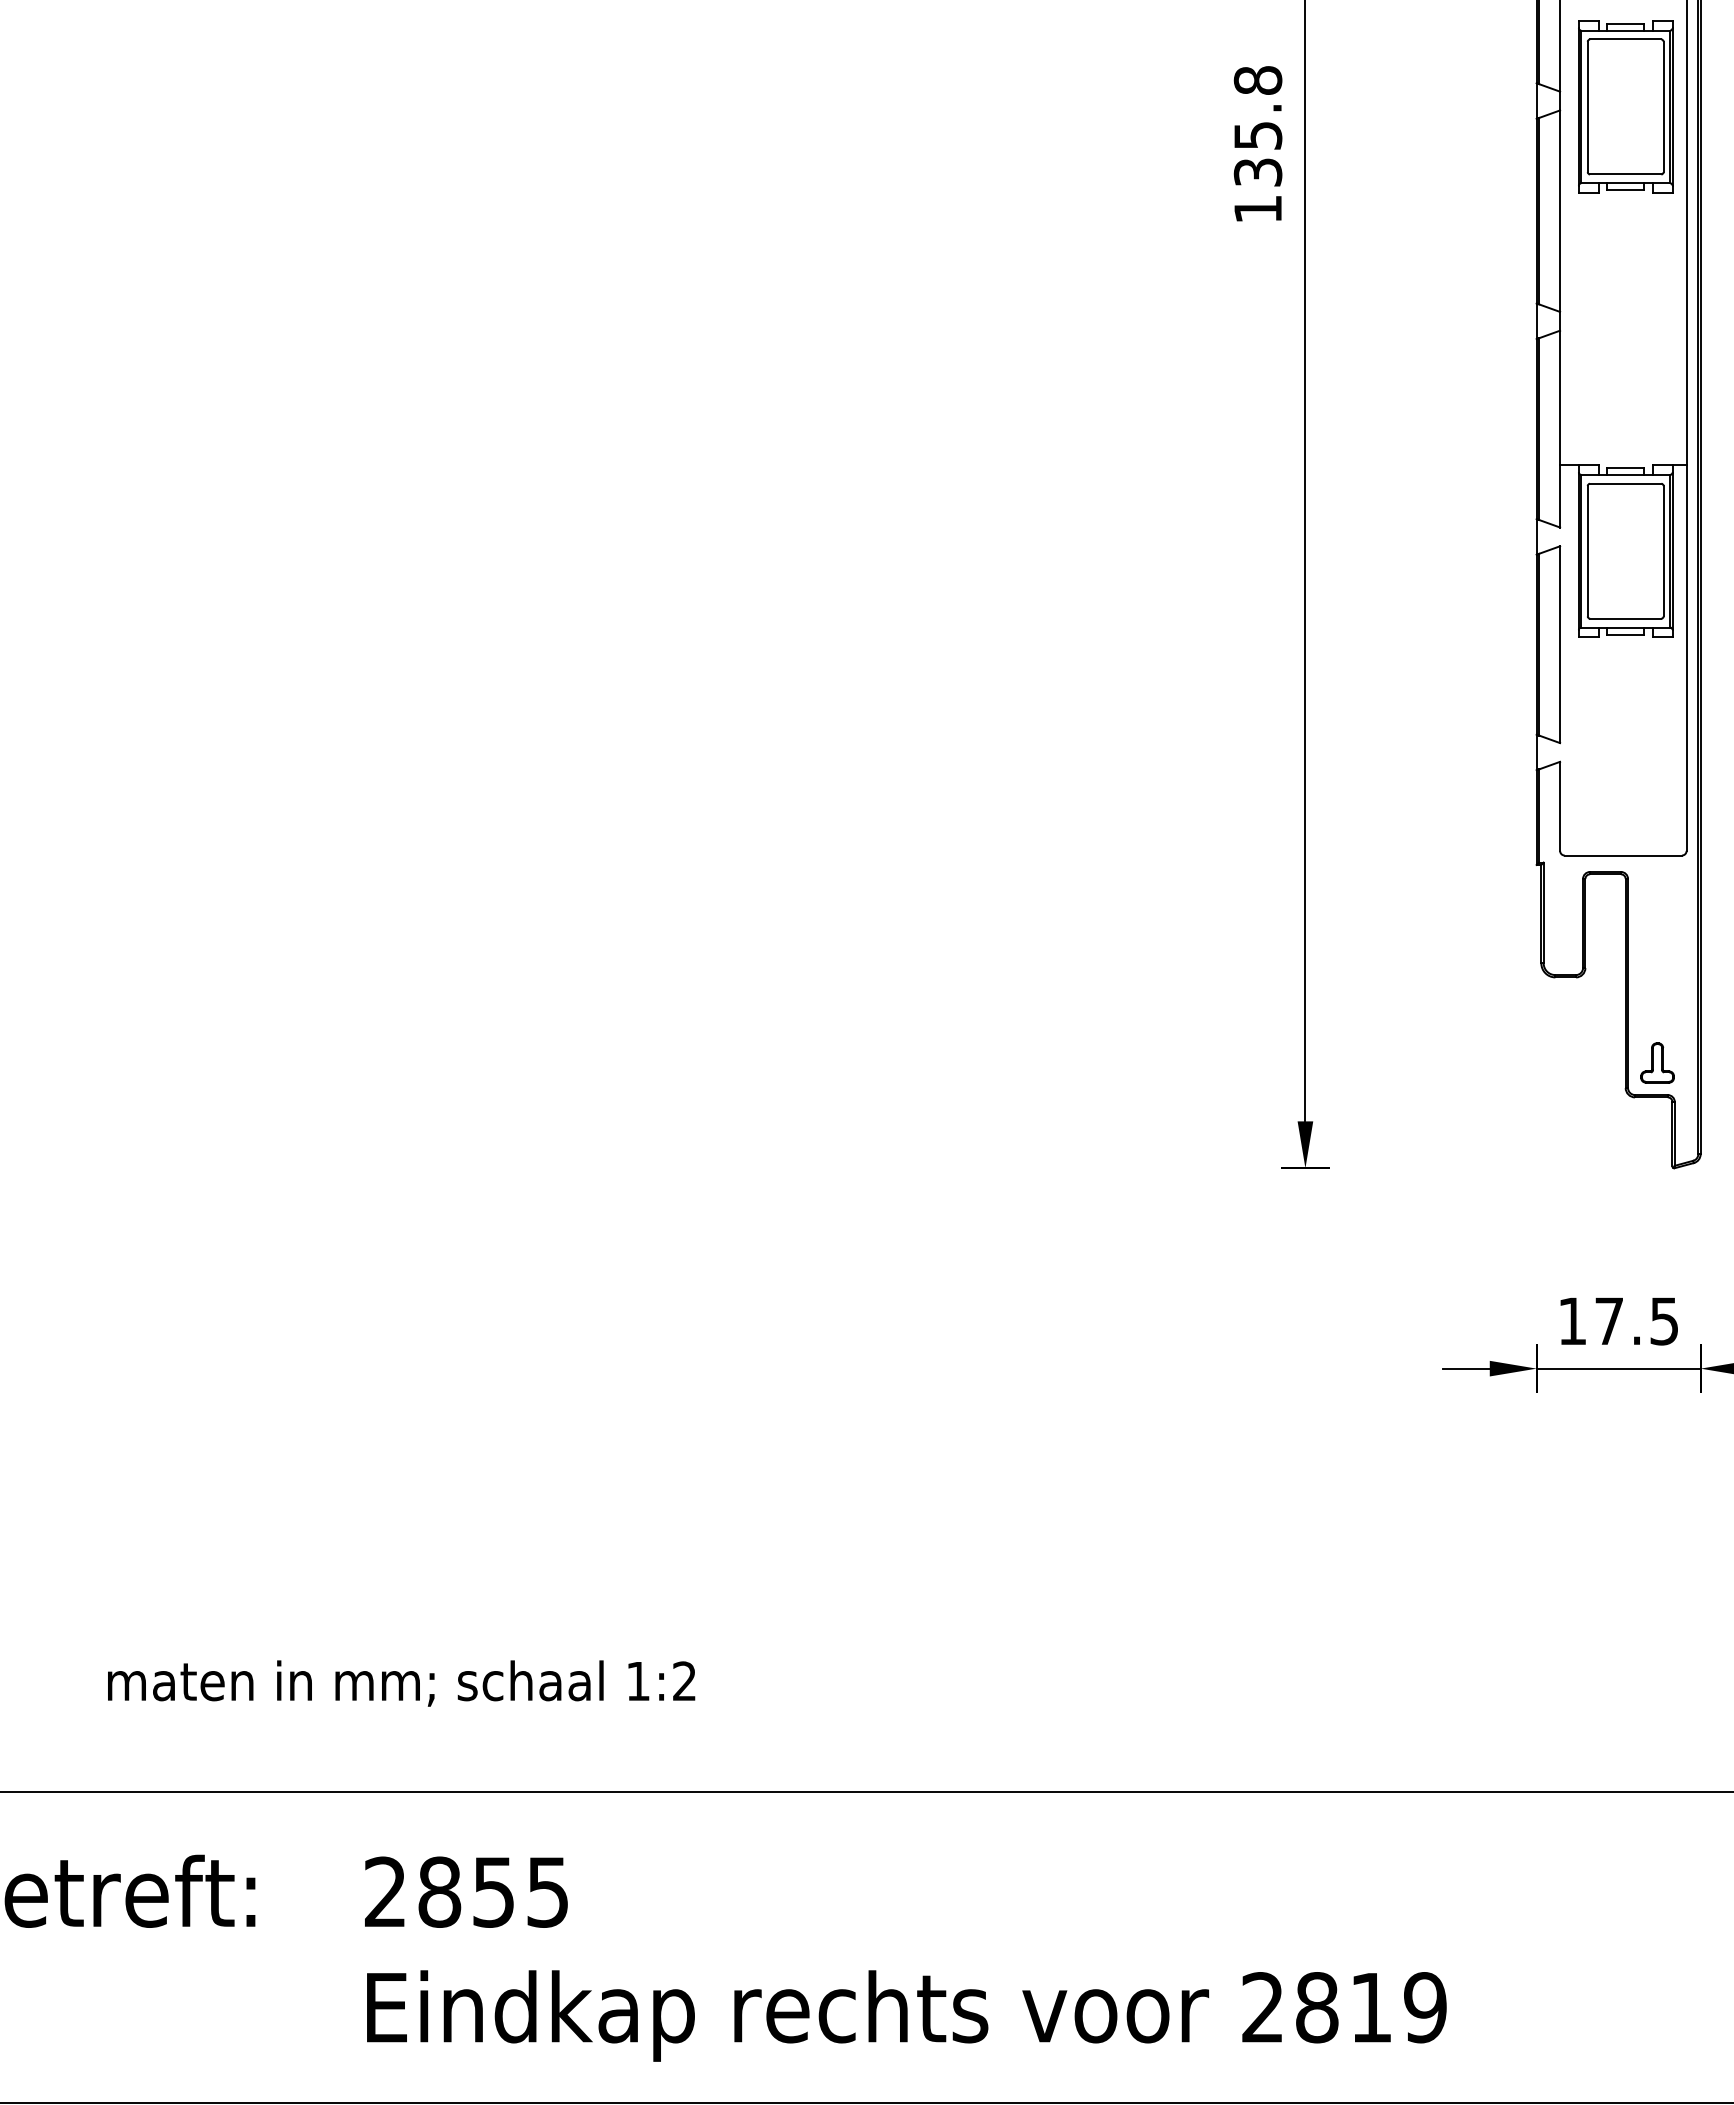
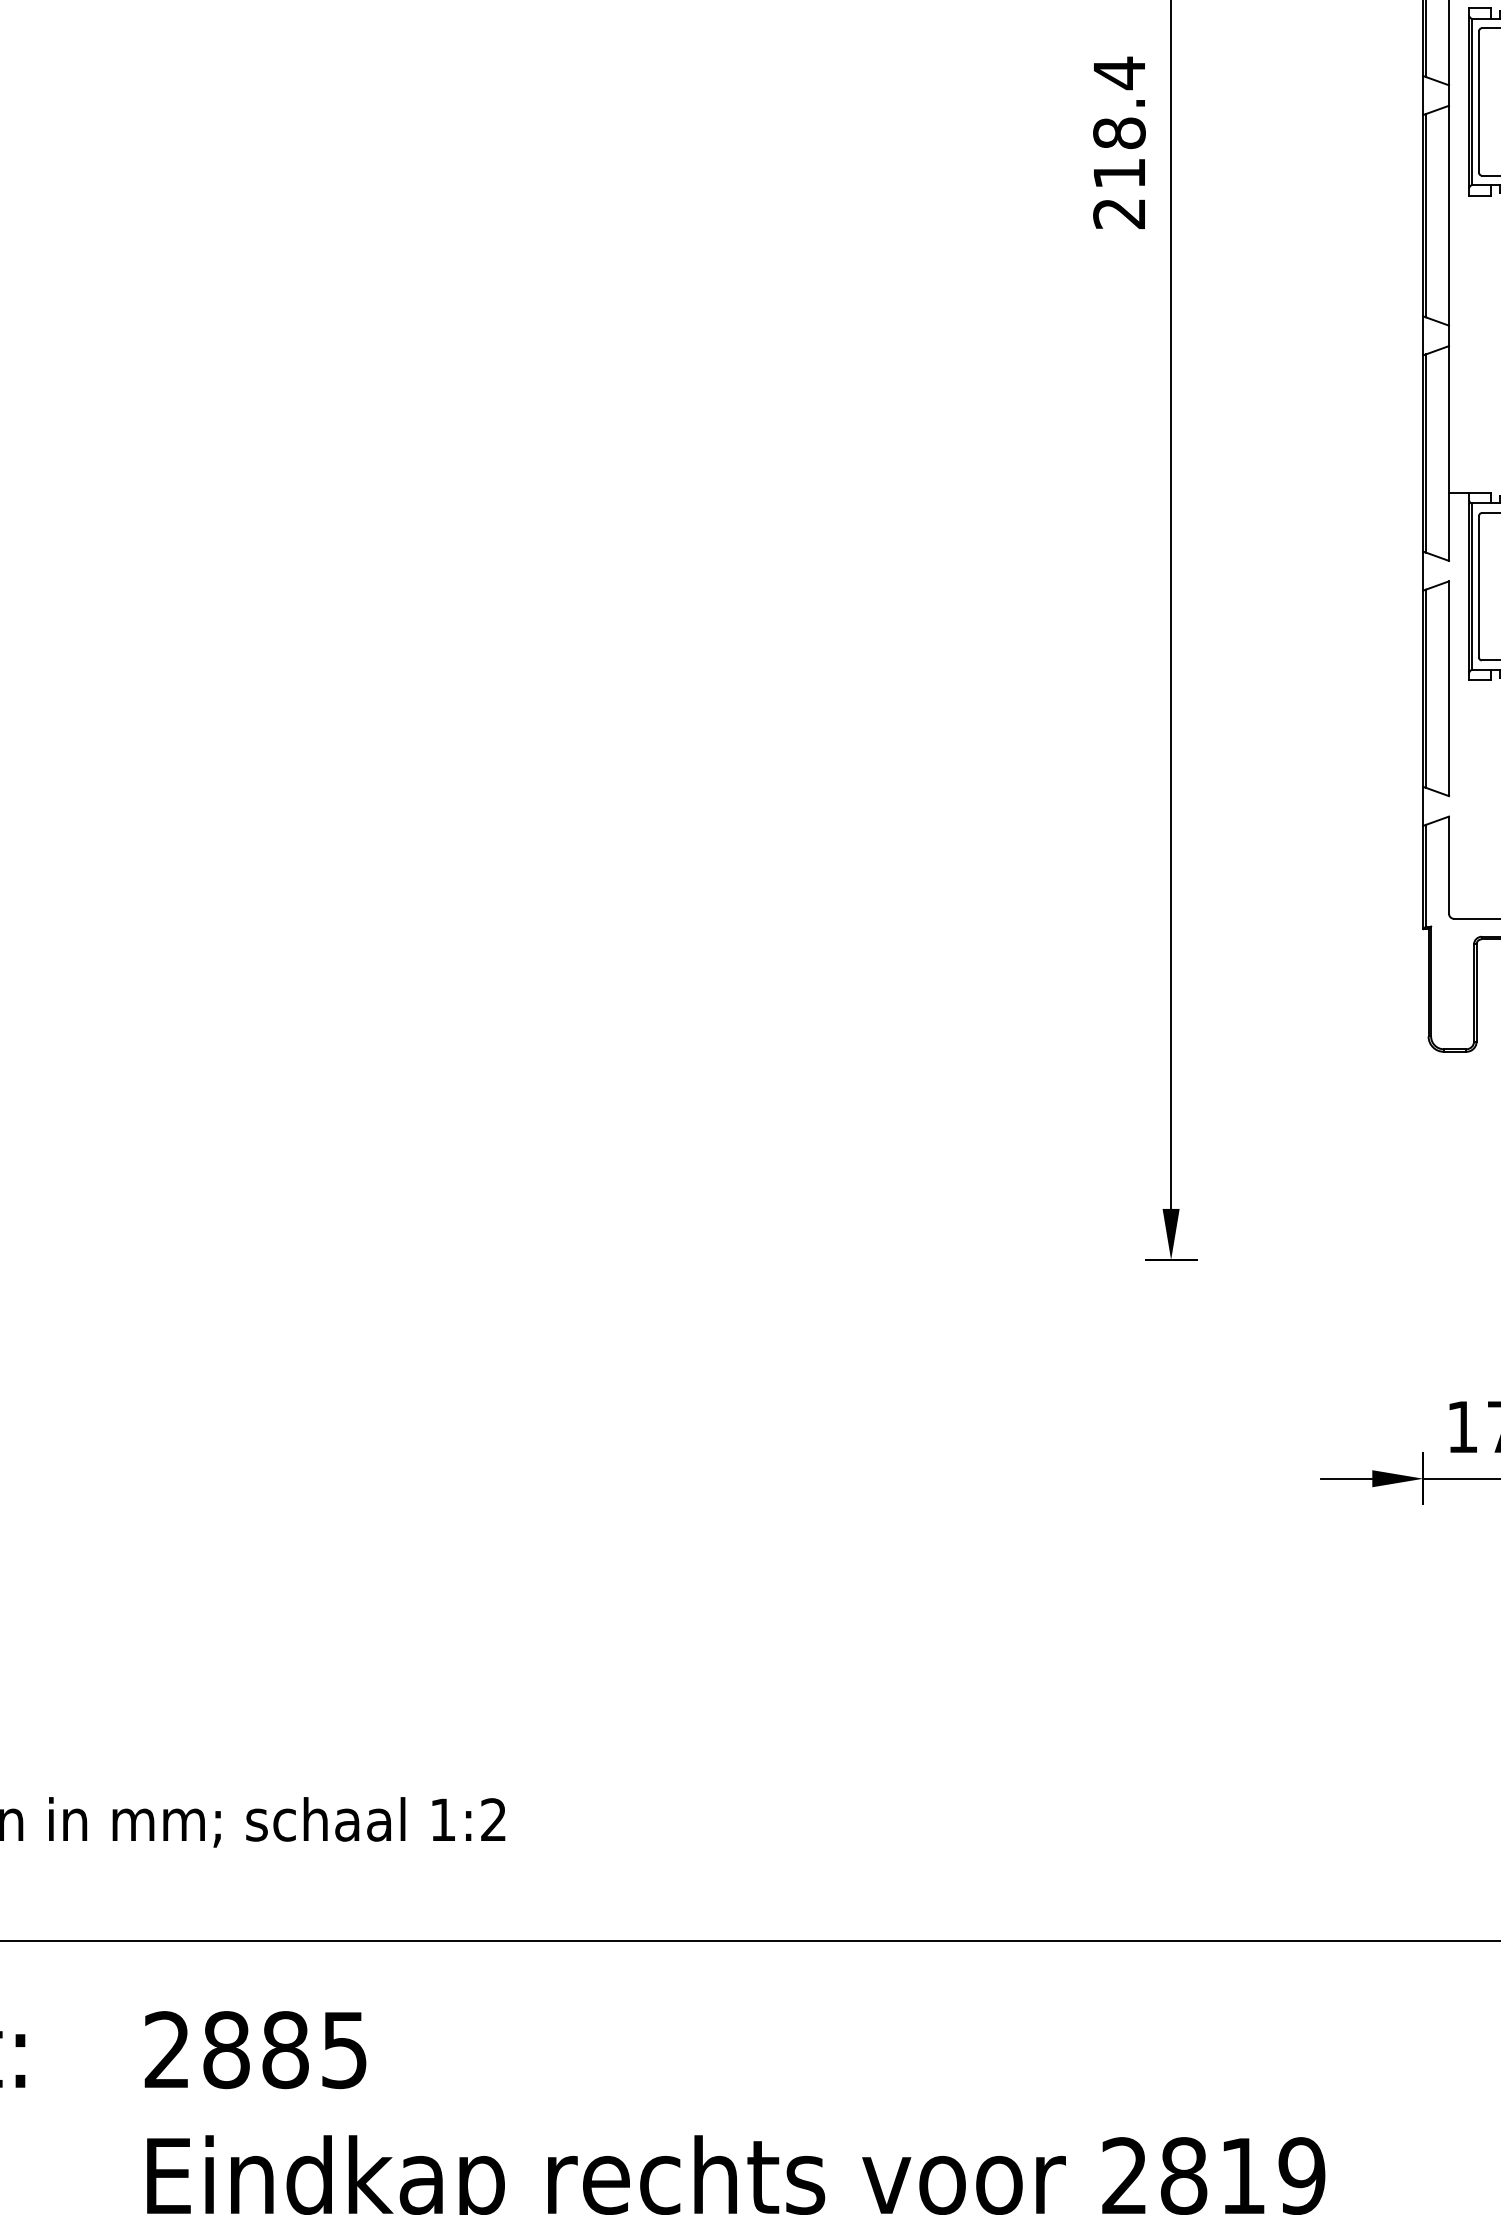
text: (1257, 144) -> (1118, 142), 135.8 -> 218.4
text: (493, 1891) -> (285, 2049), 2855 -> 2885

